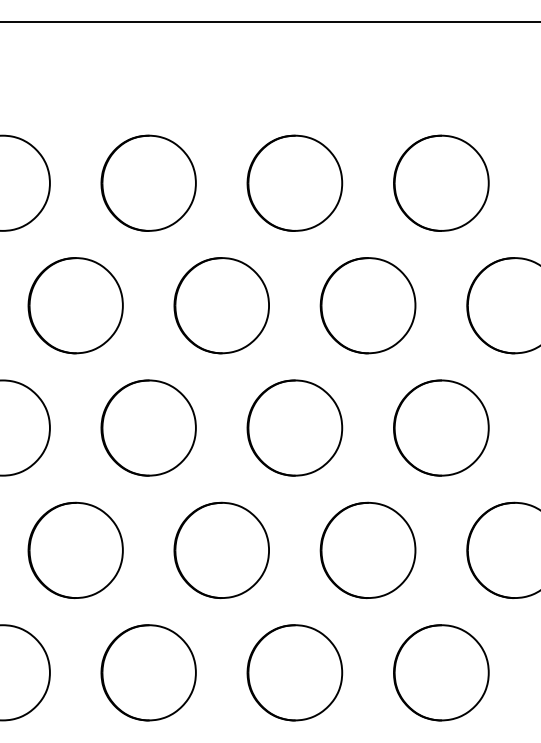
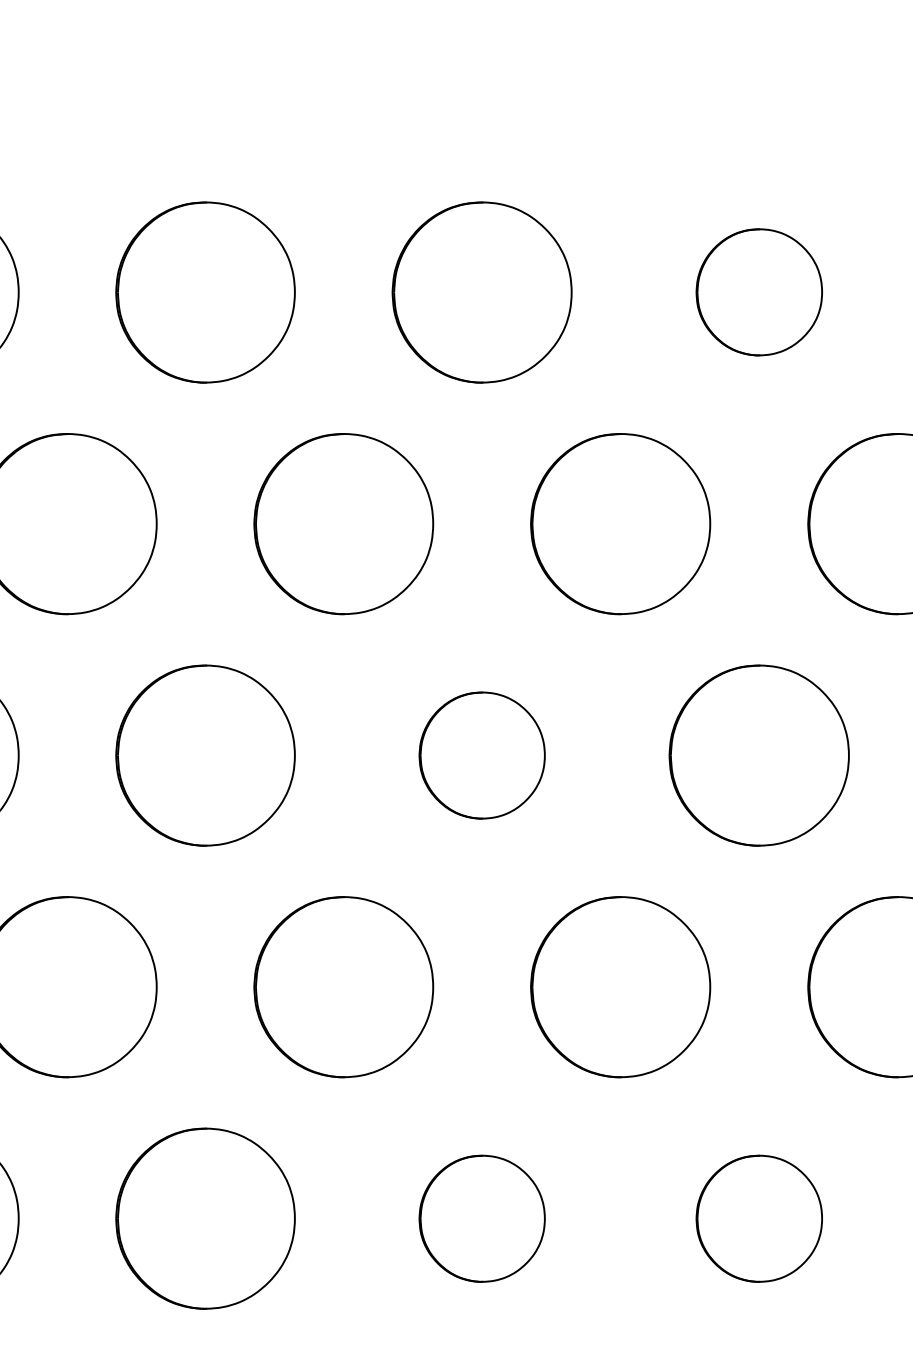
part: (441, 182) -> (759, 290), size x0.7
part: (294, 427) -> (481, 754), size x0.7
part: (294, 672) -> (481, 1218), size x0.7
part: (441, 672) -> (759, 1218), size x0.7

